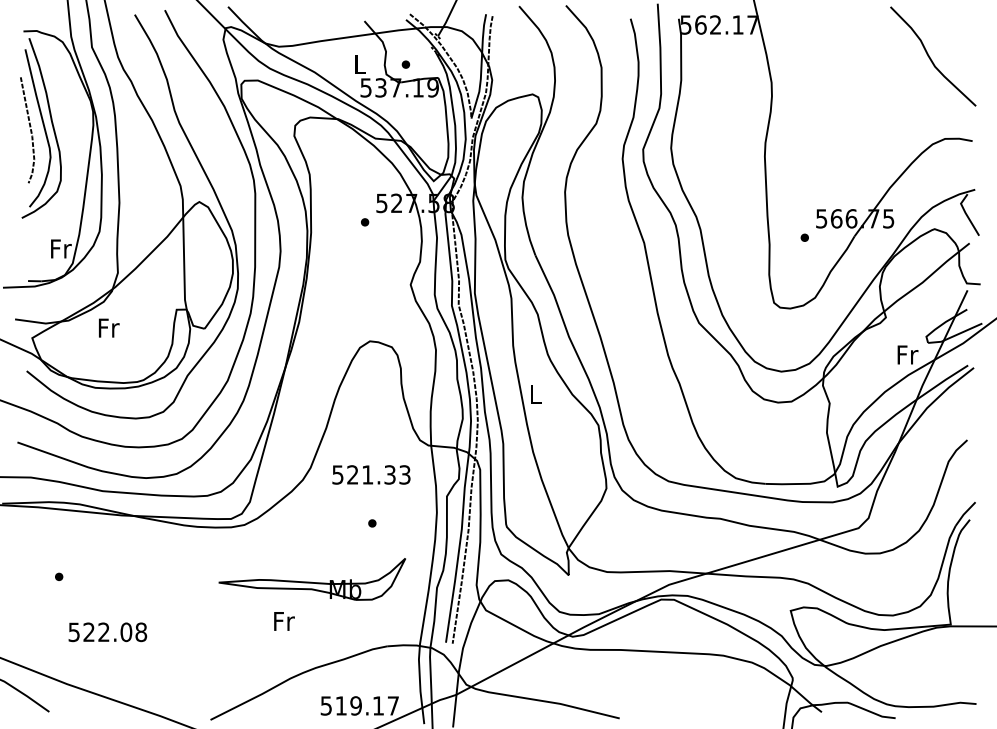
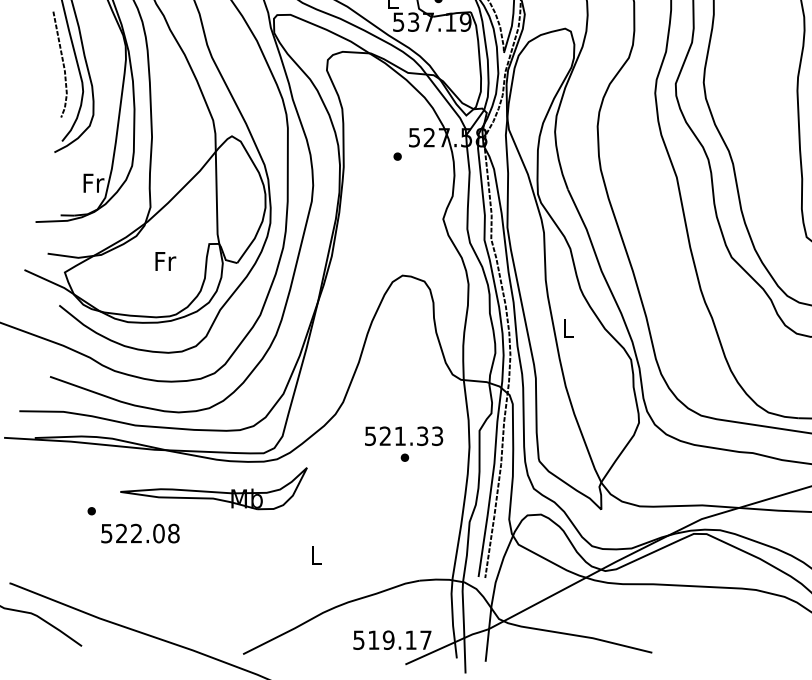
text: (109, 327) -> (166, 260), moved
text: (371, 474) -> (404, 435), moved
part: (311, 579) -> (213, 488), moved
text: (284, 621) -> (317, 555), Fr -> L
text: (107, 632) -> (140, 533), moved

